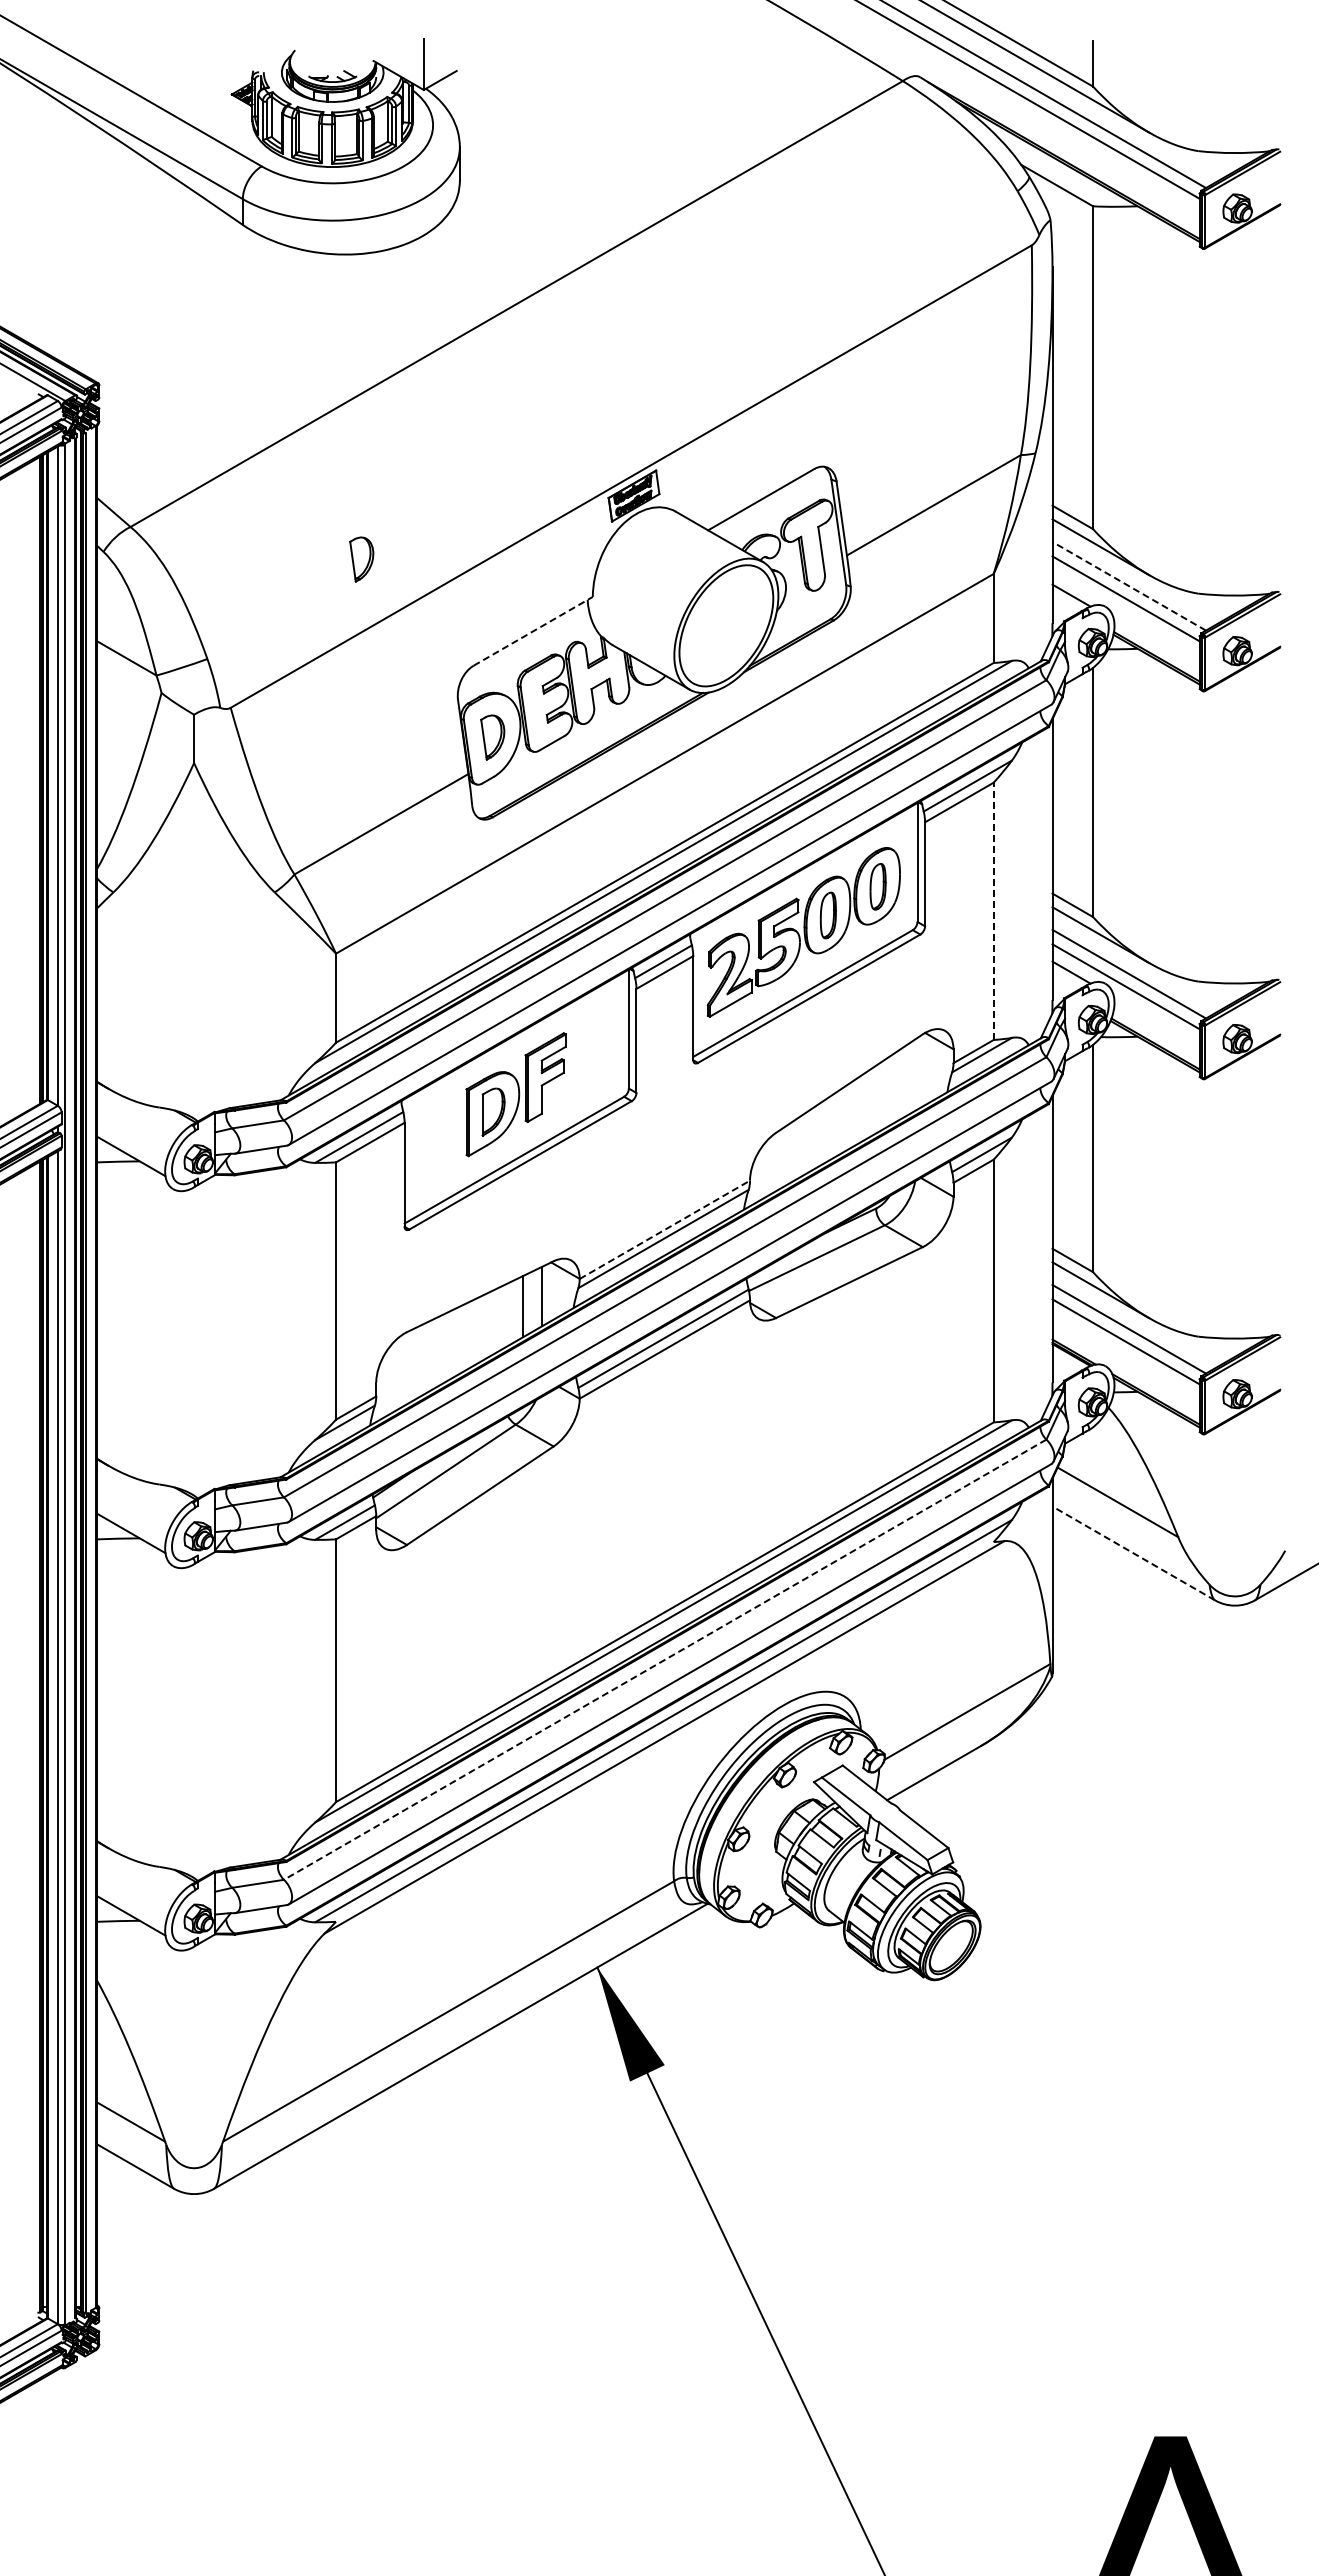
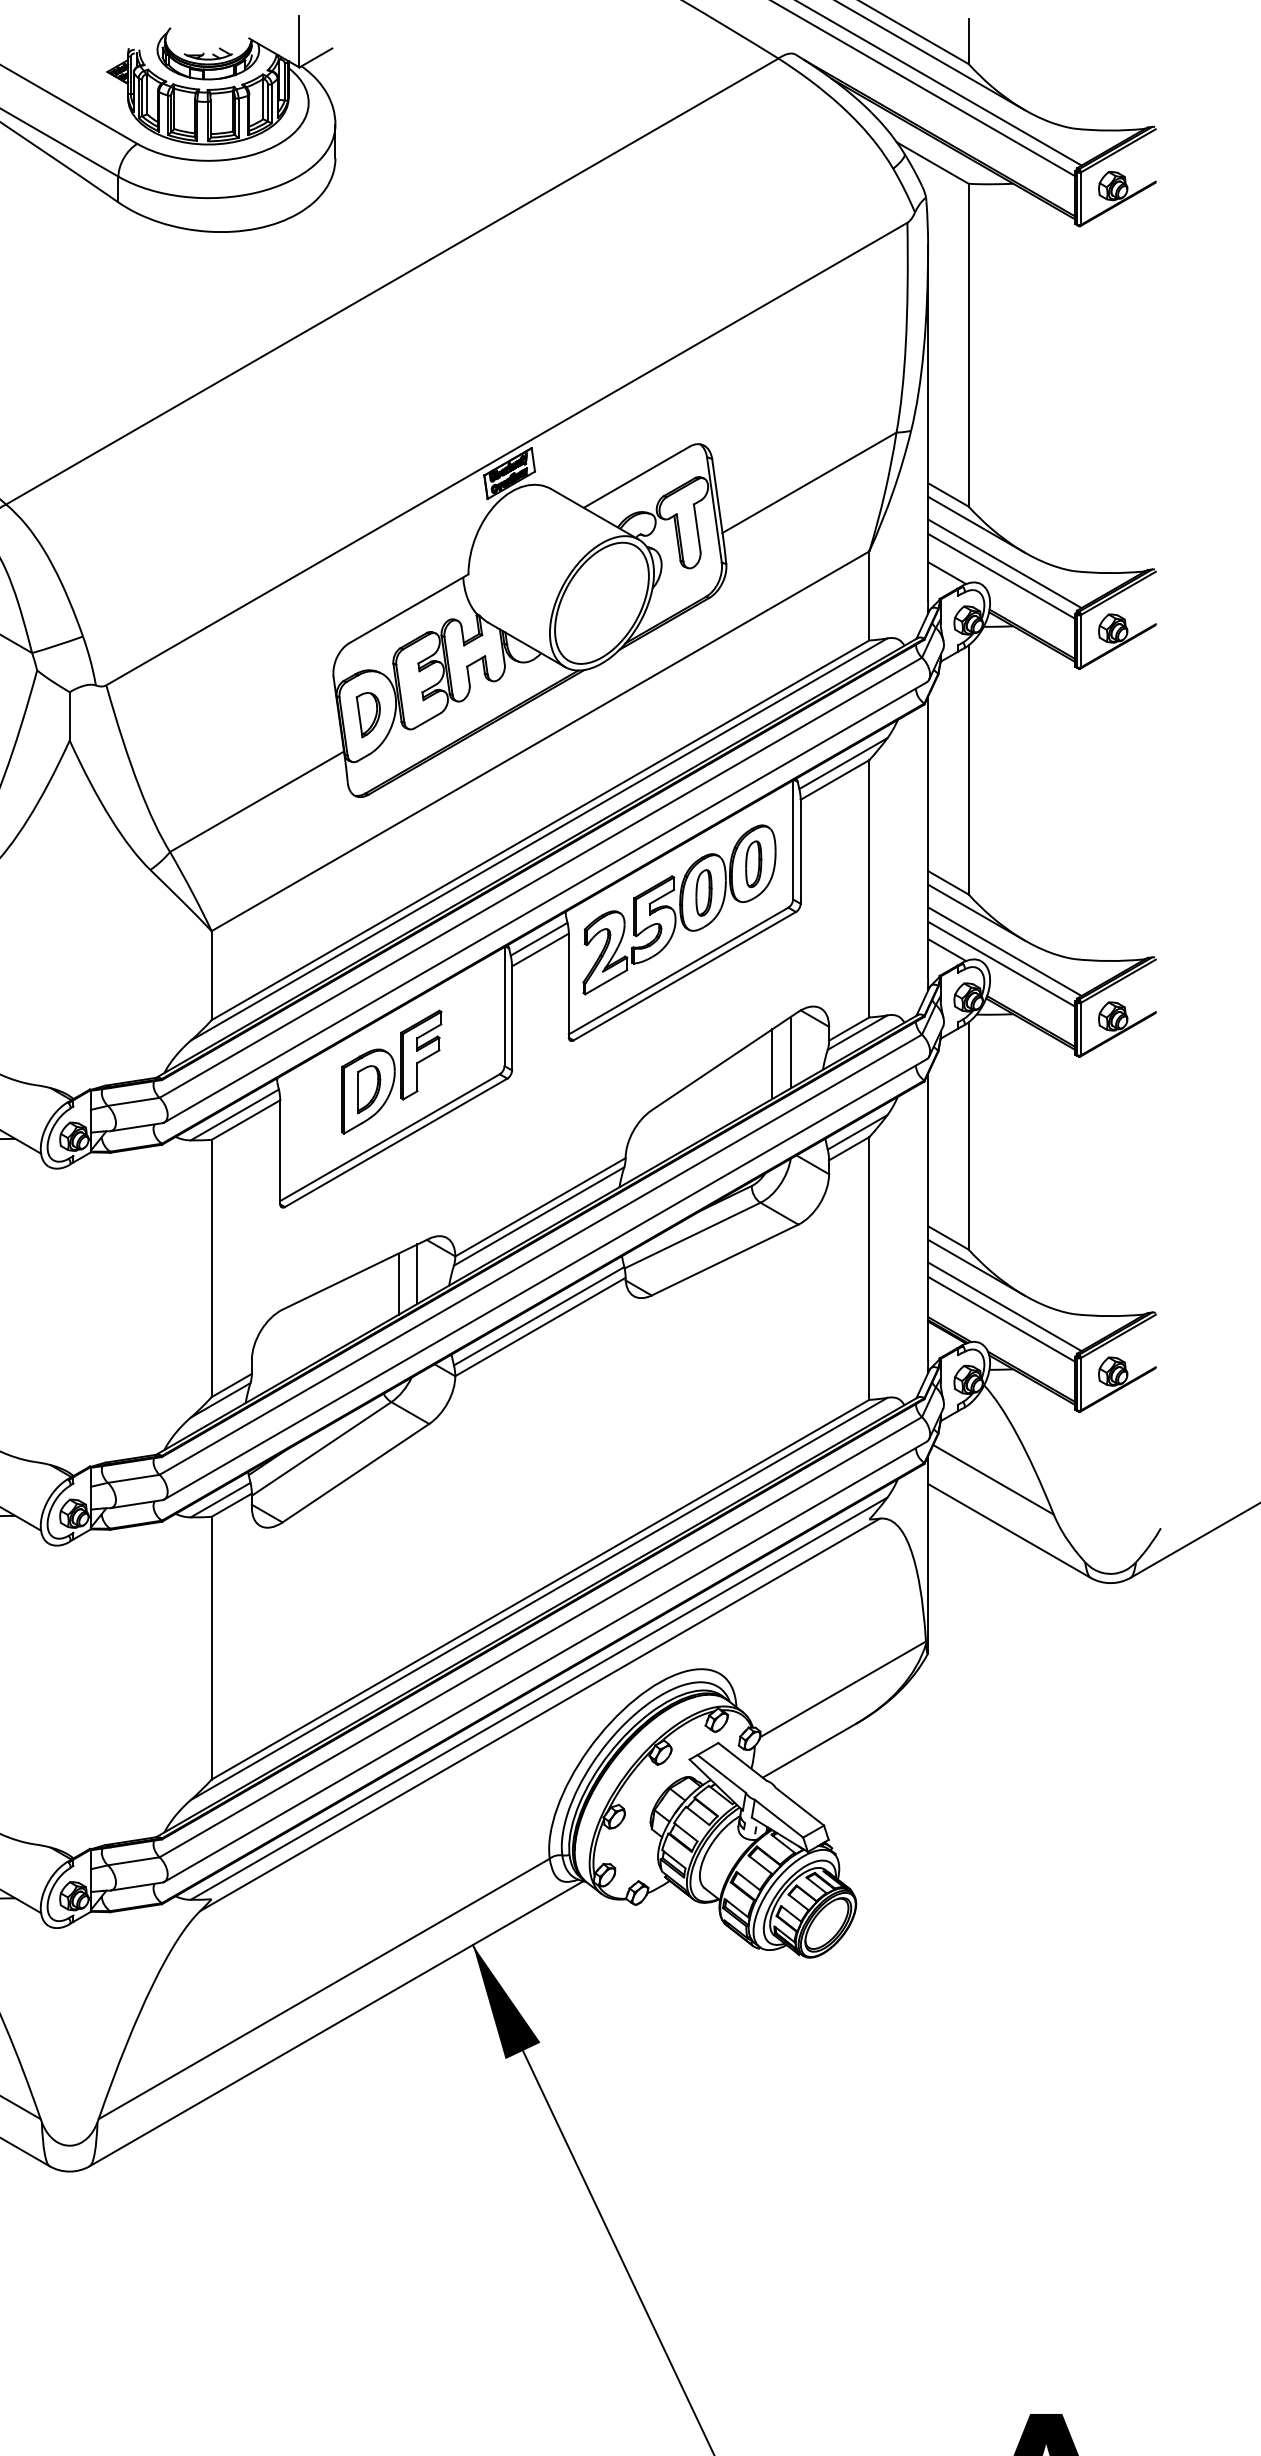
part: (361, 559) -> (237, 536), removed
line: (1129, 586) -> (1005, 563), dashed -> solid
line: (533, 631) -> (409, 608), dashed -> solid
line: (993, 911) -> (869, 888), dashed -> solid
line: (915, 1074) -> (791, 1051), added
line: (896, 1086) -> (772, 1063), added
line: (665, 1229) -> (541, 1206), dashed -> solid
line: (1133, 1553) -> (1009, 1530), dashed -> solid
line: (664, 1659) -> (540, 1636), dashed -> solid

